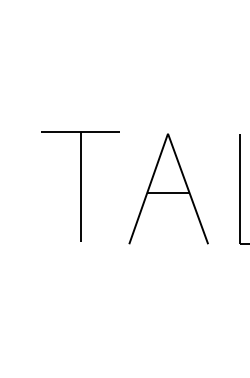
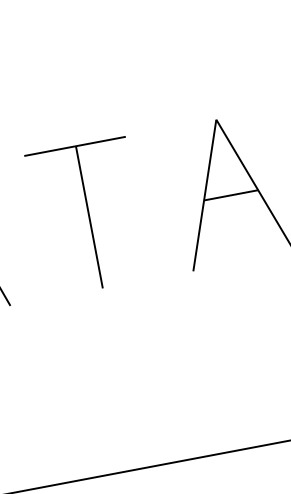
part: (80, 186) -> (88, 216), moved

